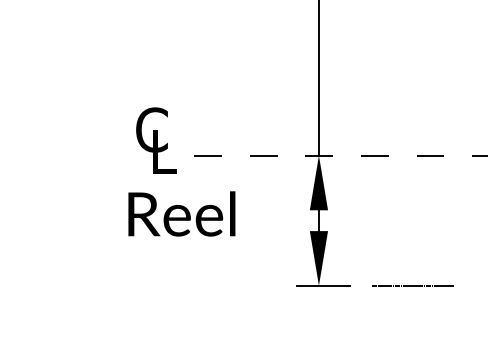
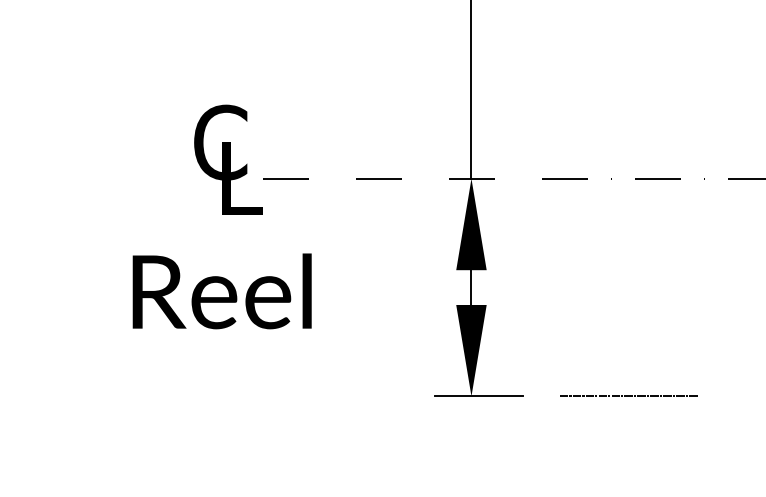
text: (156, 140) -> (228, 160), moved
text: (181, 213) -> (221, 290), moved

